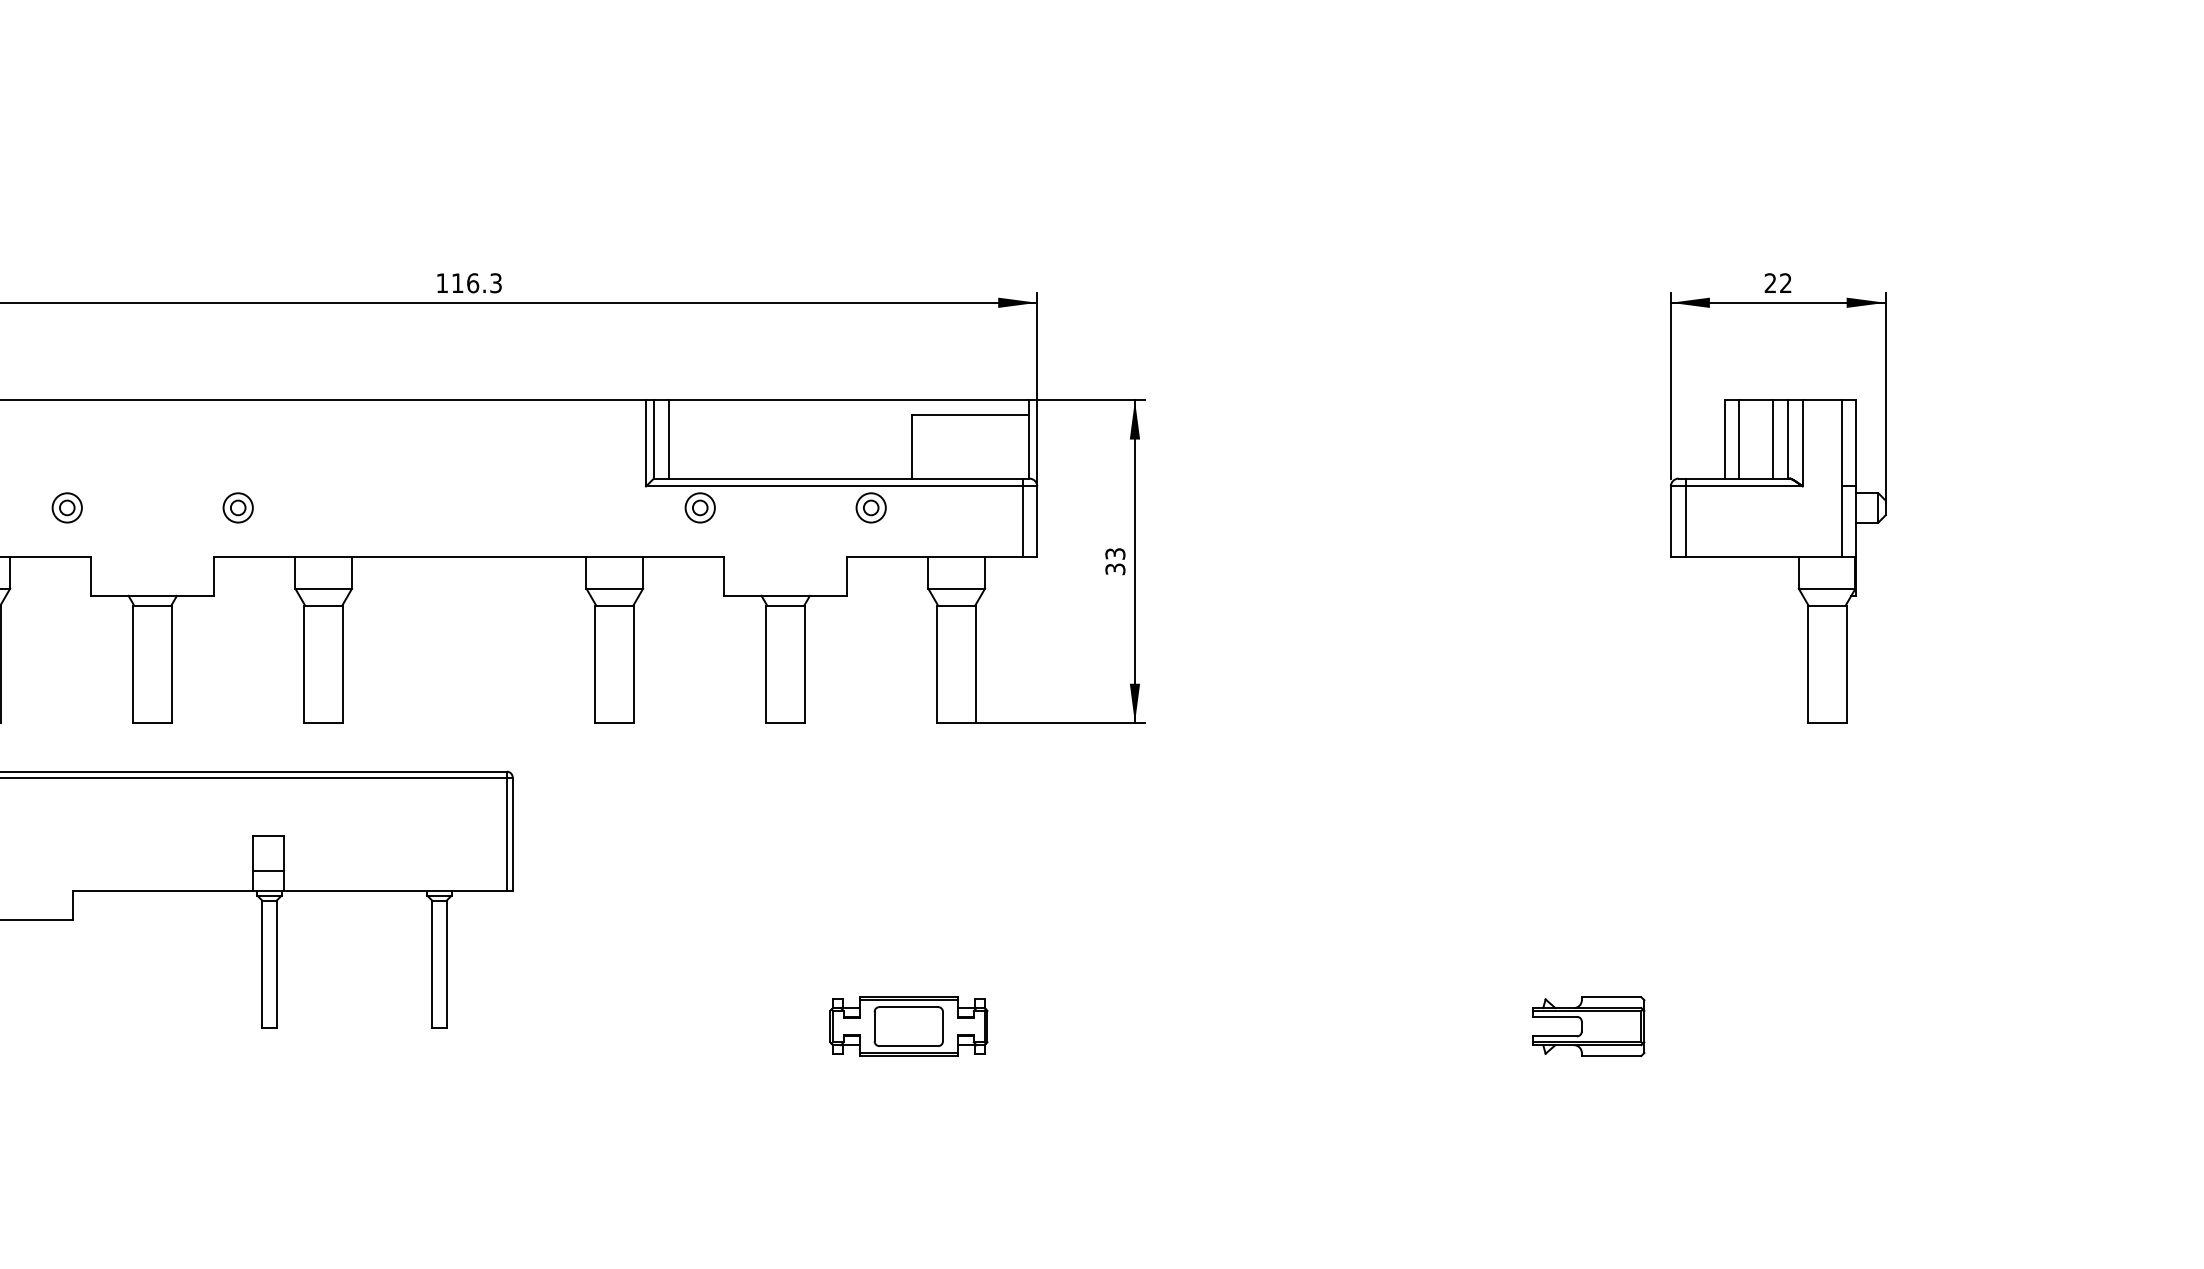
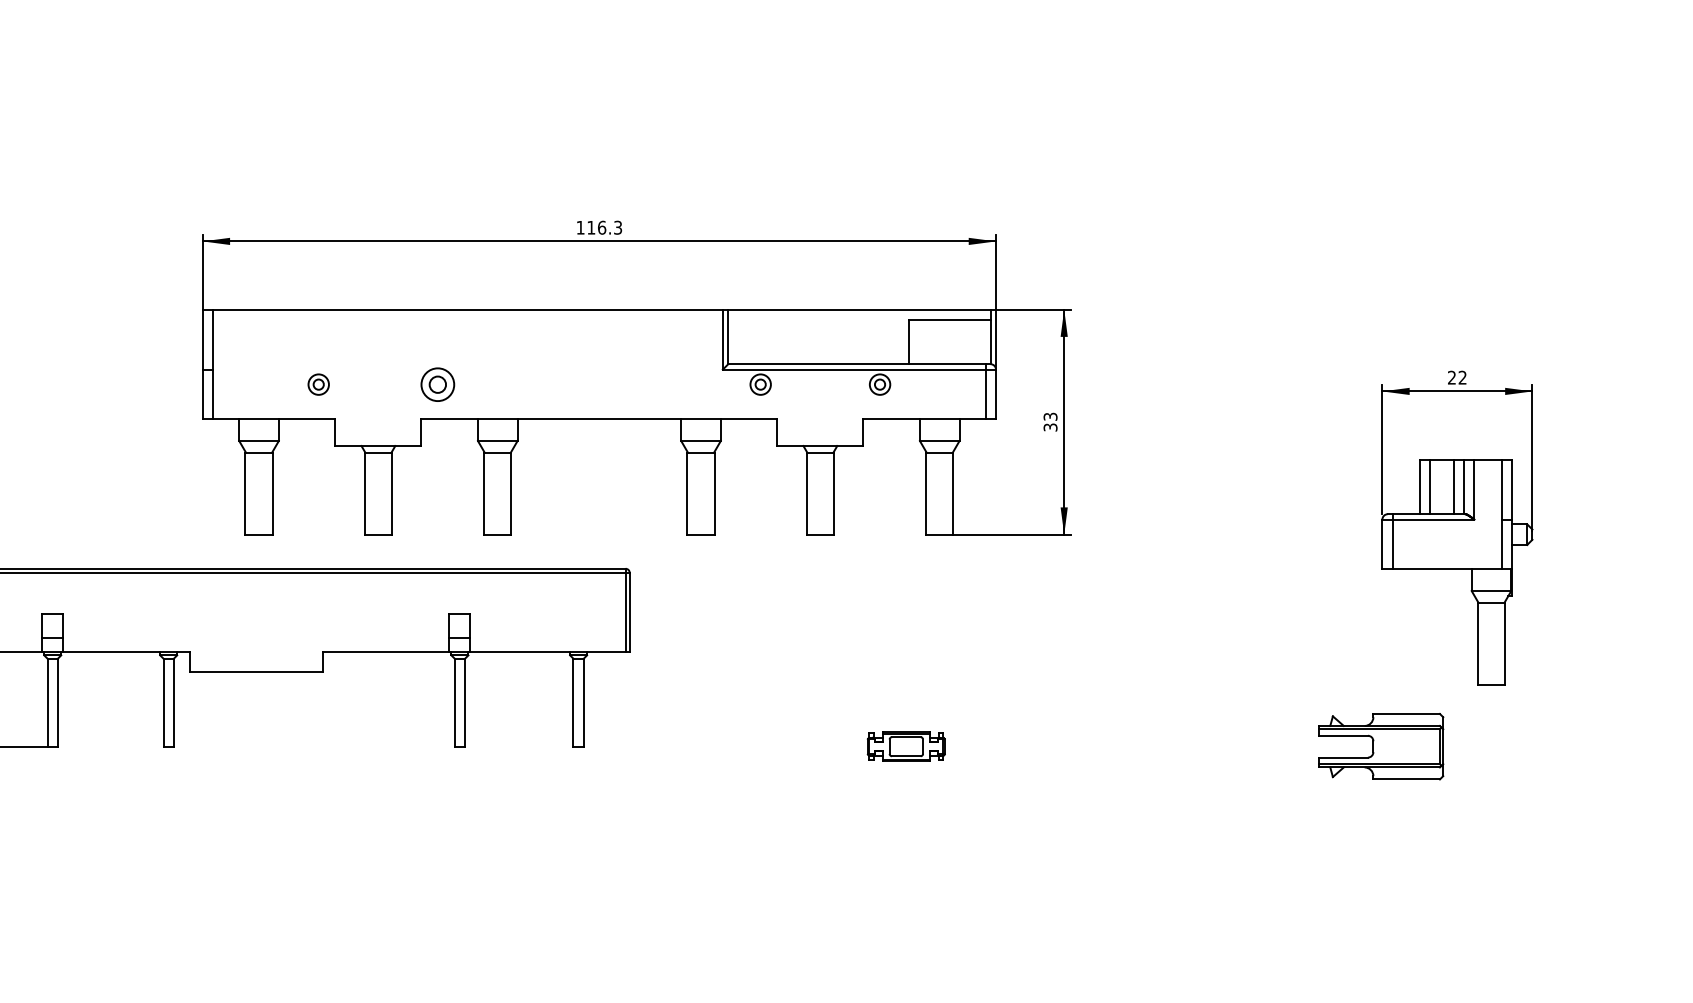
line: (668, 438) -> (738, 336), removed
part: (1778, 497) -> (1457, 527), moved
part: (238, 507) -> (438, 384), size x1.6
part: (909, 1026) -> (906, 746), size x0.7
part: (1587, 1026) -> (1380, 746), size x1.6

